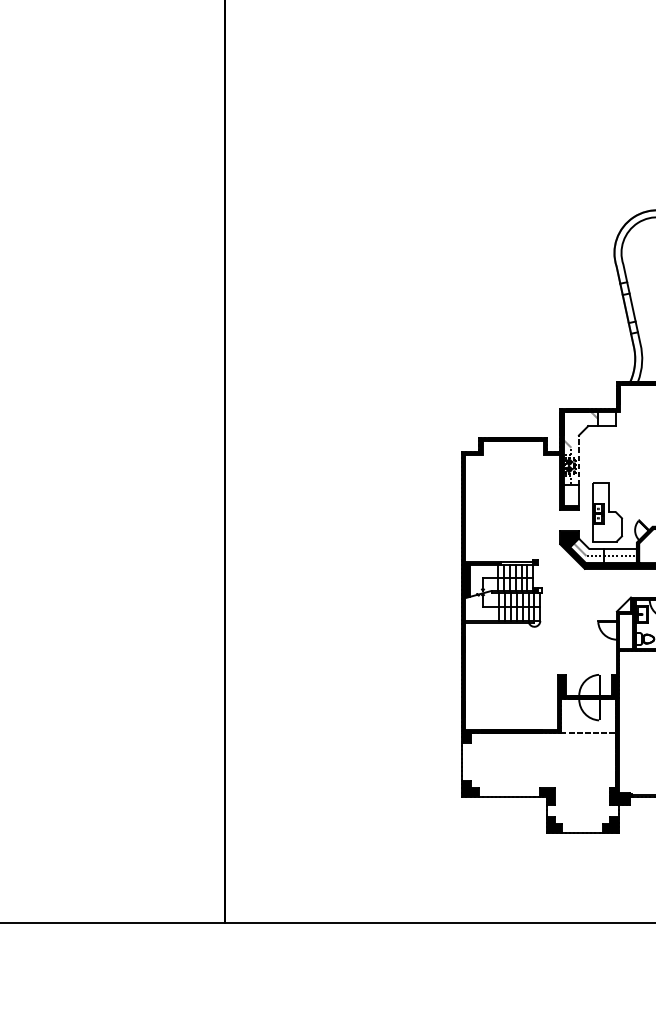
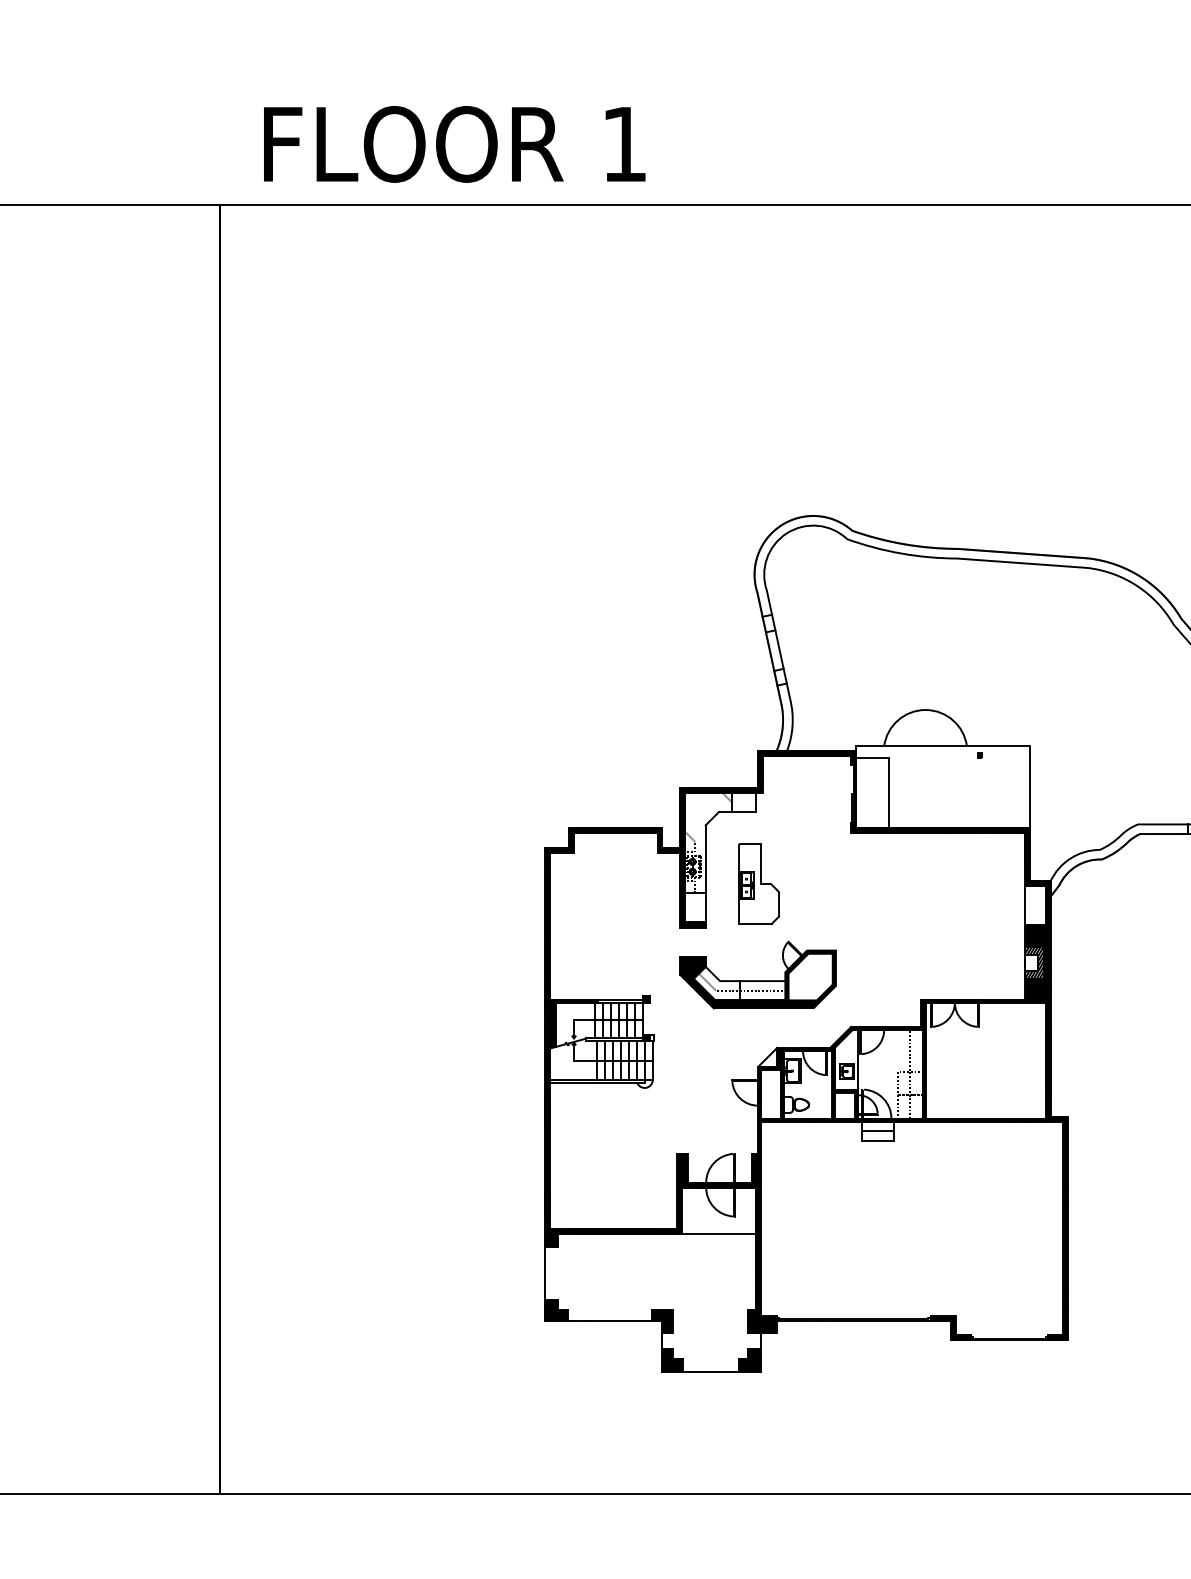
line: (578, 459) -> (705, 858), dashed -> solid
part: (607, 512) -> (758, 884), moved
line: (588, 733) -> (719, 1234), dashed -> solid

